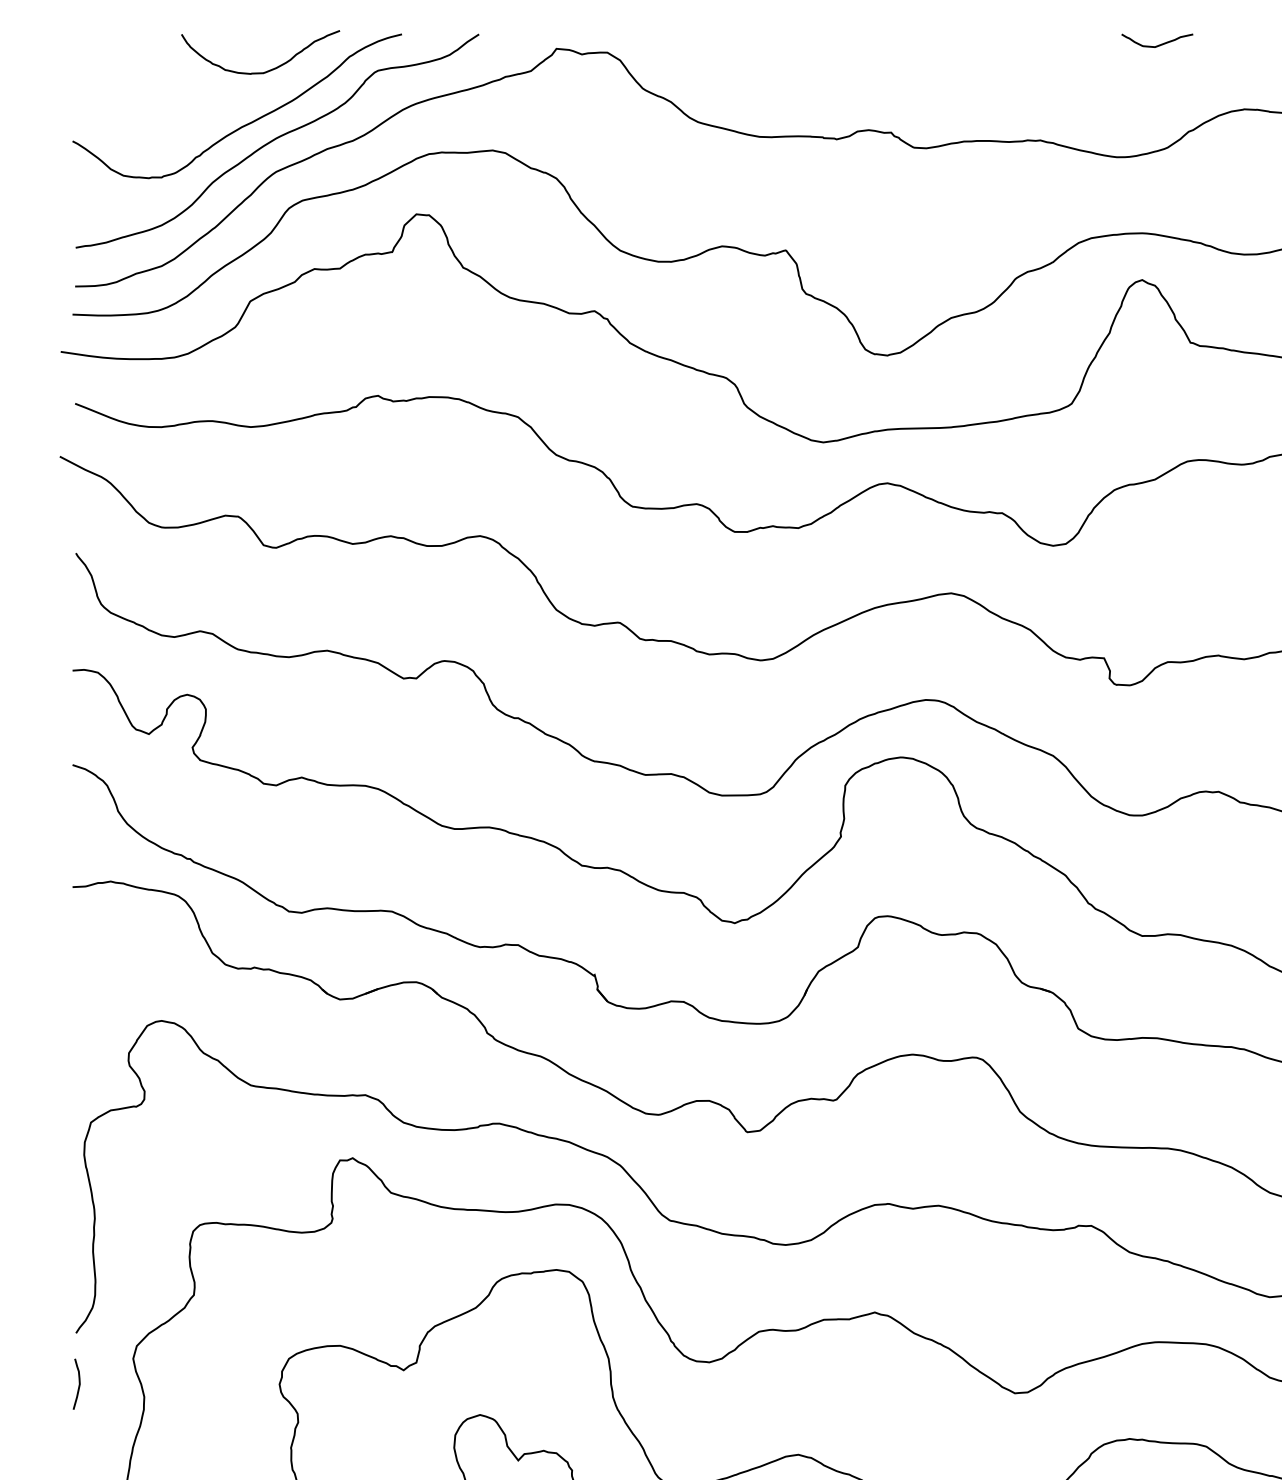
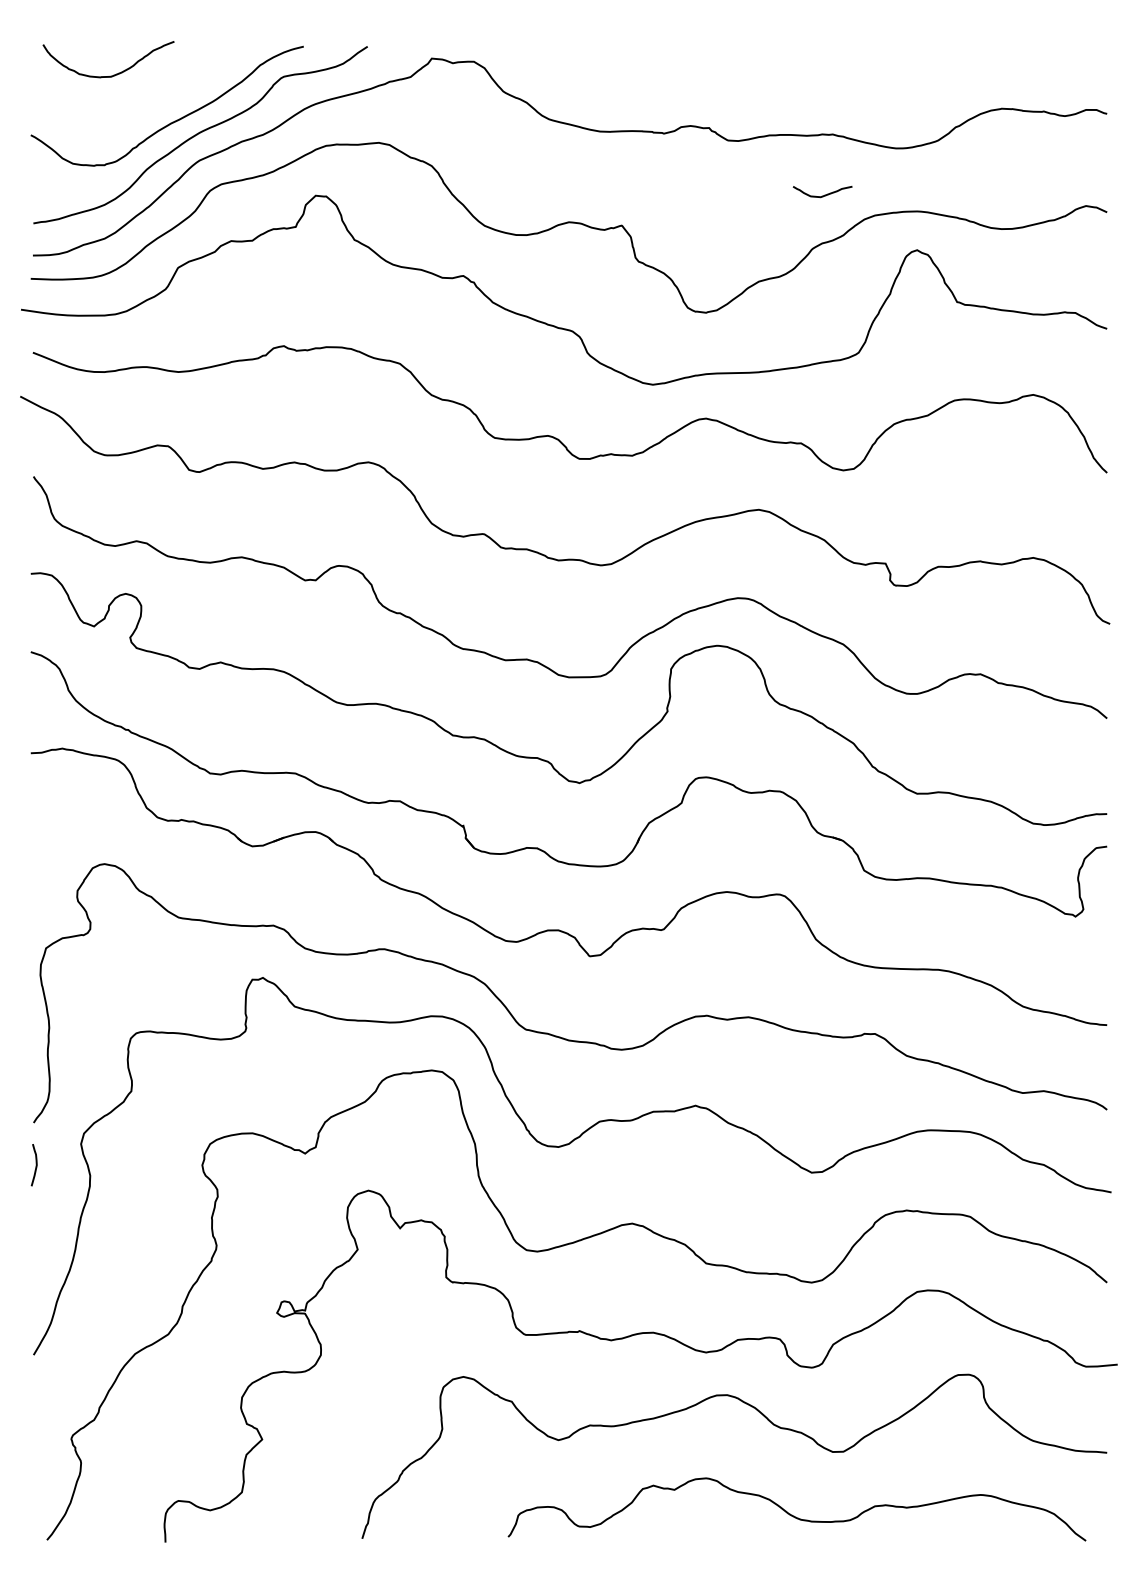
curve: (1159, 43) -> (824, 194), moved
curve: (266, 70) -> (113, 74), moved

